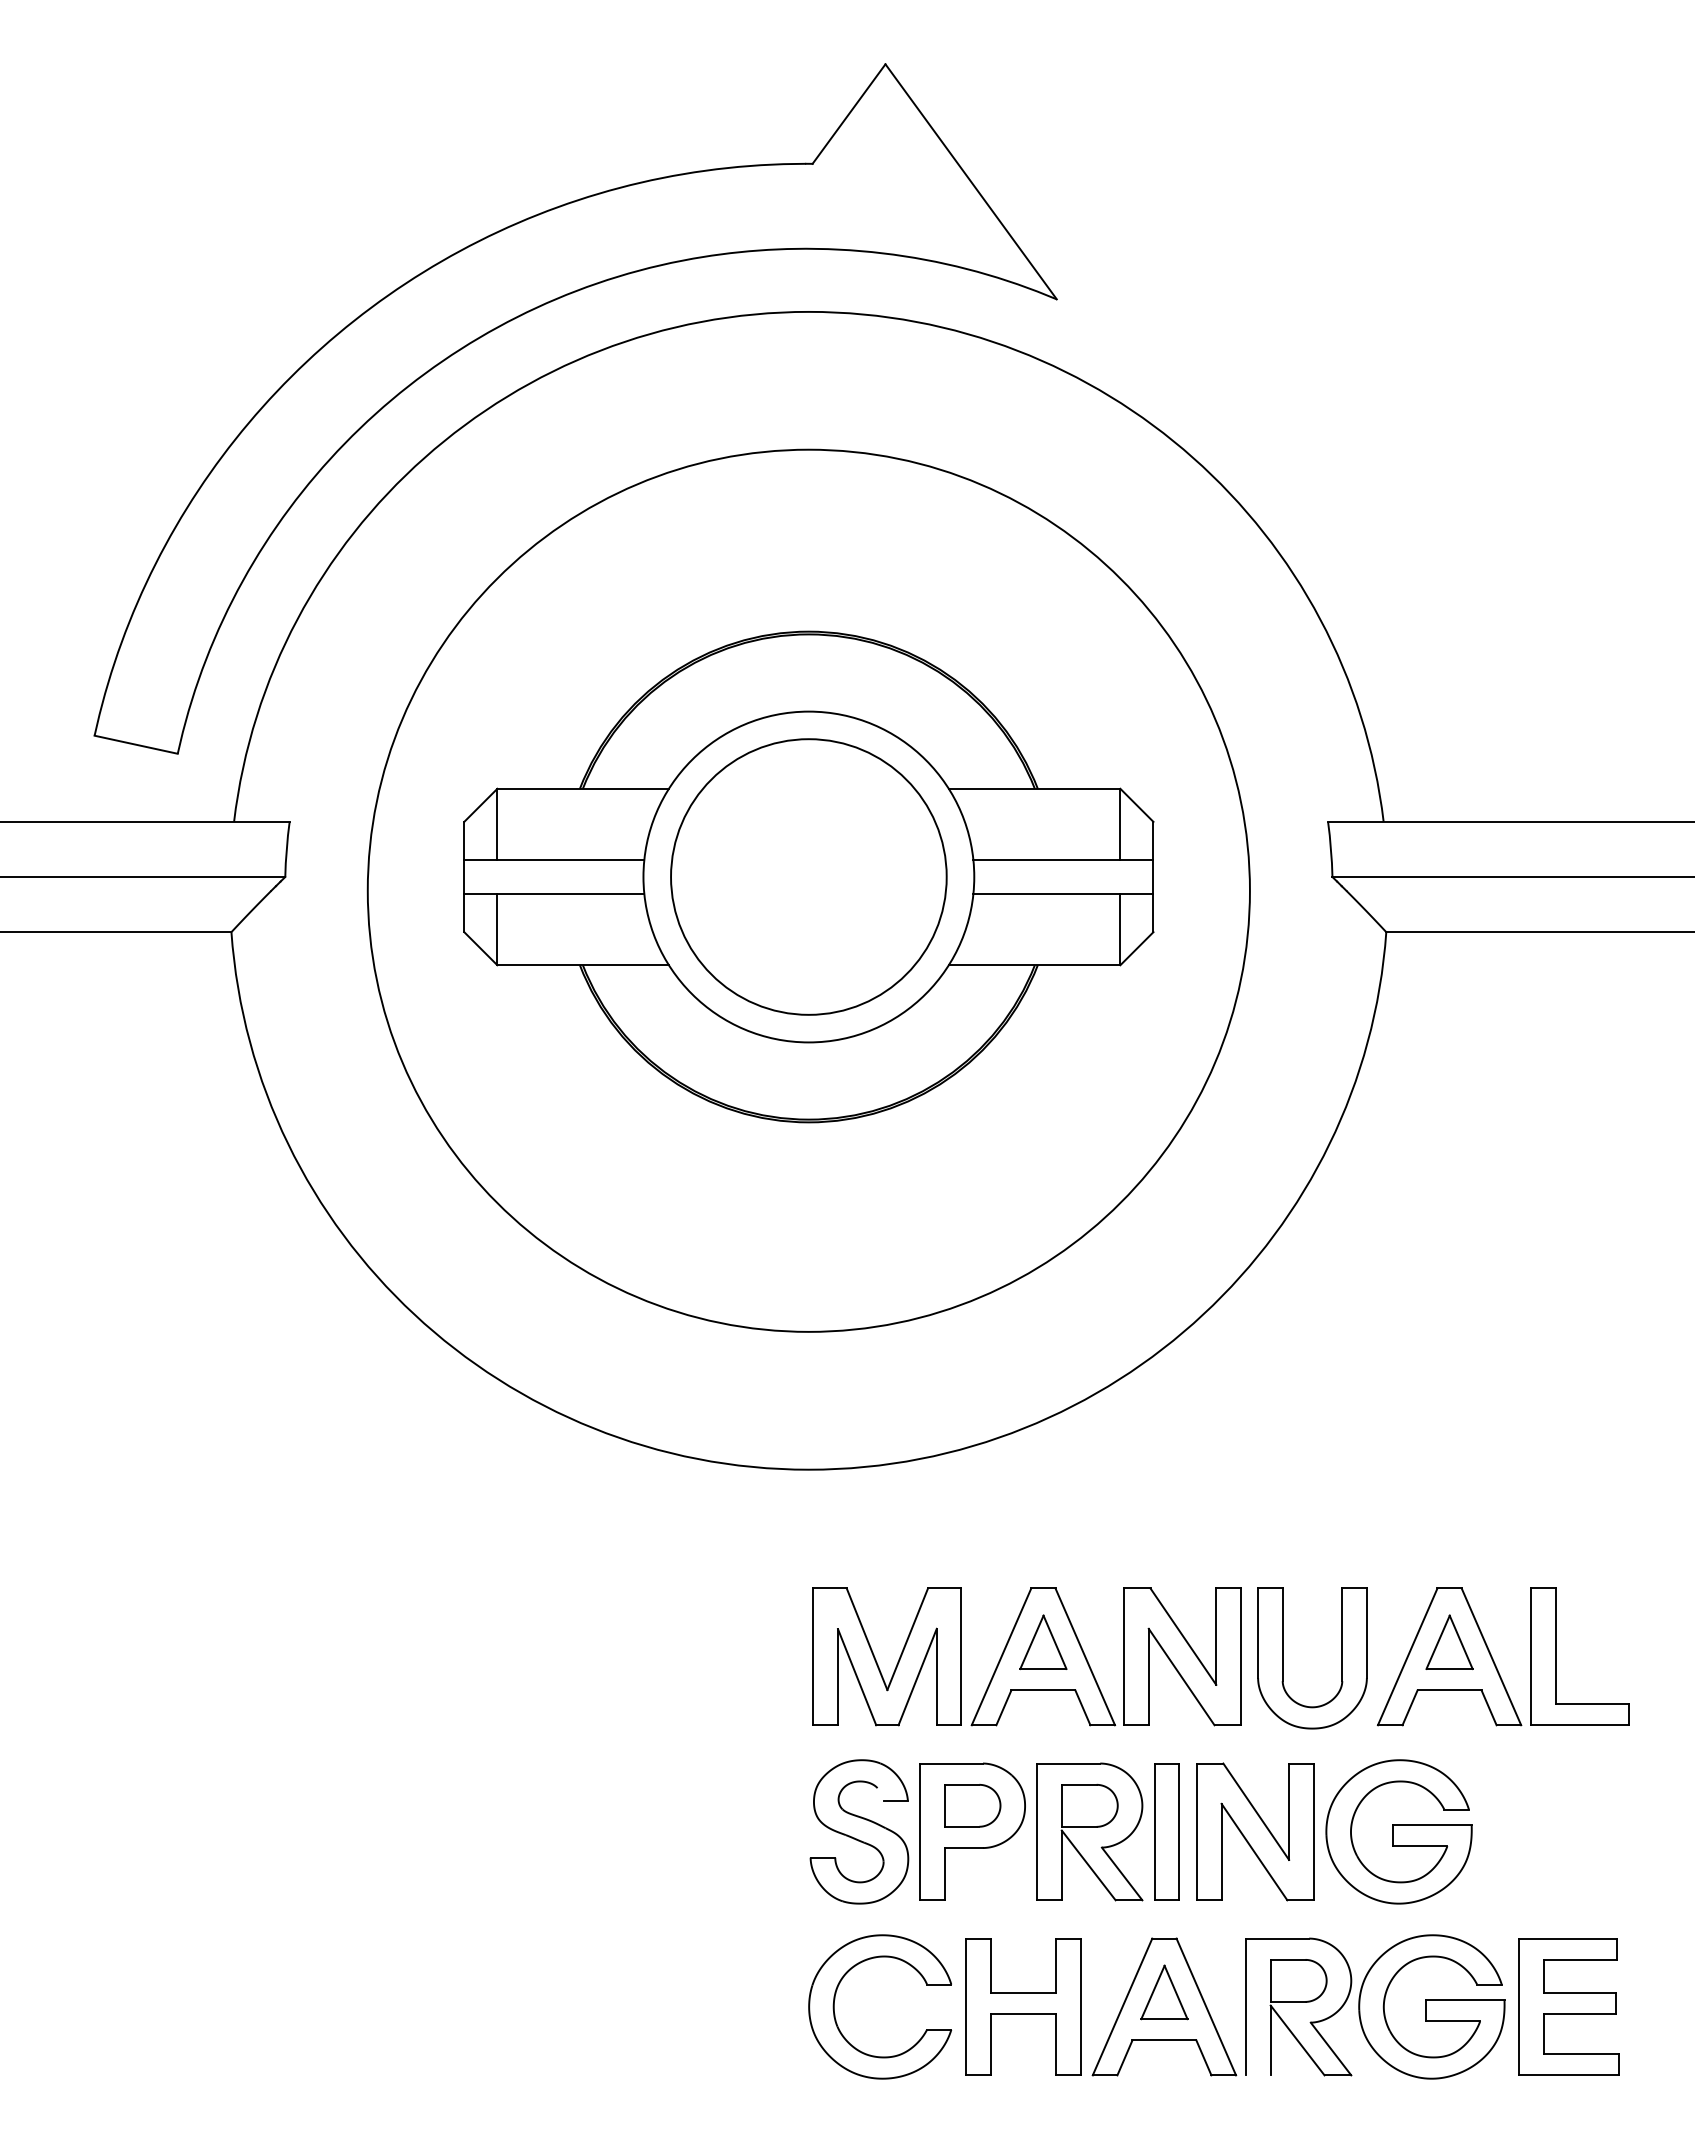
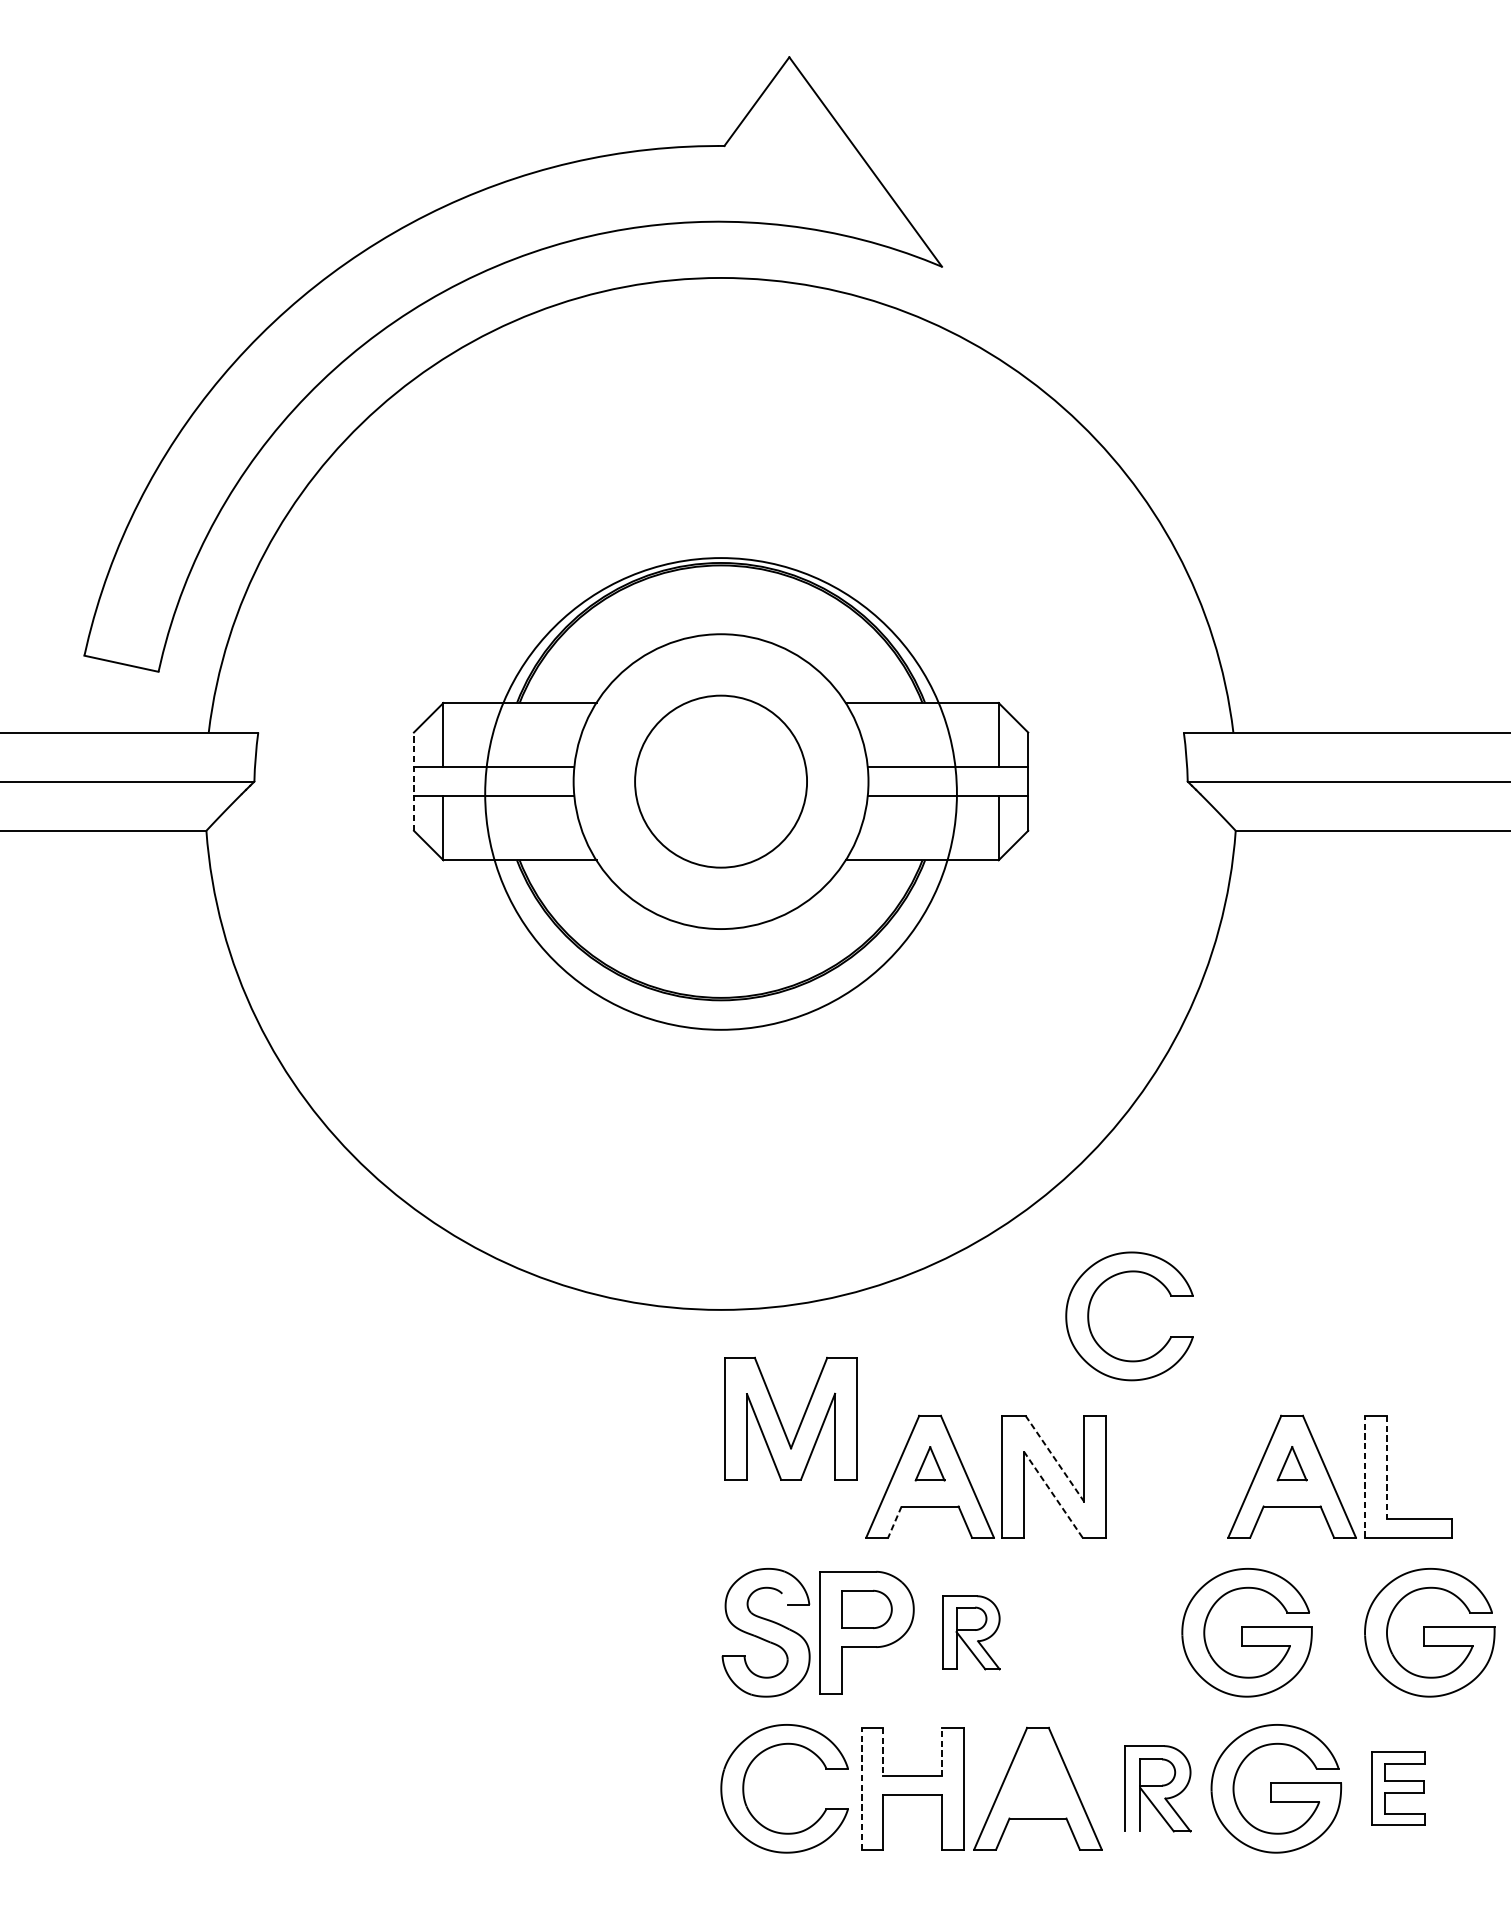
line: (464, 876) -> (414, 781), solid -> dashed
circle: (808, 876) -> (720, 781), size x0.7
circle: (808, 890) -> (720, 793), size x0.6
part: (1222, 1469) -> (1089, 1309), added
line: (1183, 1637) -> (1054, 1459), solid -> dashed
part: (1449, 1641) -> (1292, 1463), size x0.7
part: (1043, 1642) -> (930, 1463), size x0.7
line: (1555, 1646) -> (1386, 1467), solid -> dashed
line: (1530, 1656) -> (1364, 1476), solid -> dashed
part: (1283, 1658) -> (1144, 1478), removed
part: (876, 1659) -> (781, 1421), moved
line: (1181, 1676) -> (1053, 1494), solid -> dashed
line: (1003, 1708) -> (894, 1522), solid -> dashed
part: (1089, 1831) -> (971, 1632), size x0.6
part: (1166, 1831) -> (1039, 1632), removed
part: (1255, 1831) -> (1119, 1632), removed
part: (1603, 1831) -> (1429, 1632), added
line: (1056, 1965) -> (941, 1751), solid -> dashed
line: (991, 1966) -> (883, 1752), solid -> dashed
part: (1164, 1992) -> (1038, 1775), removed
line: (966, 2006) -> (861, 1788), solid -> dashed
part: (1298, 2006) -> (1157, 1788), size x0.7
part: (1568, 2006) -> (1398, 1788), size x0.6

